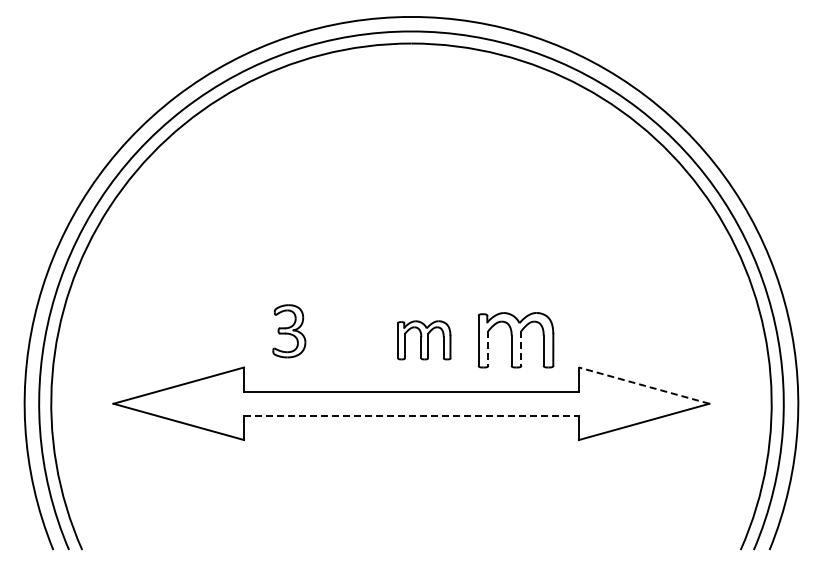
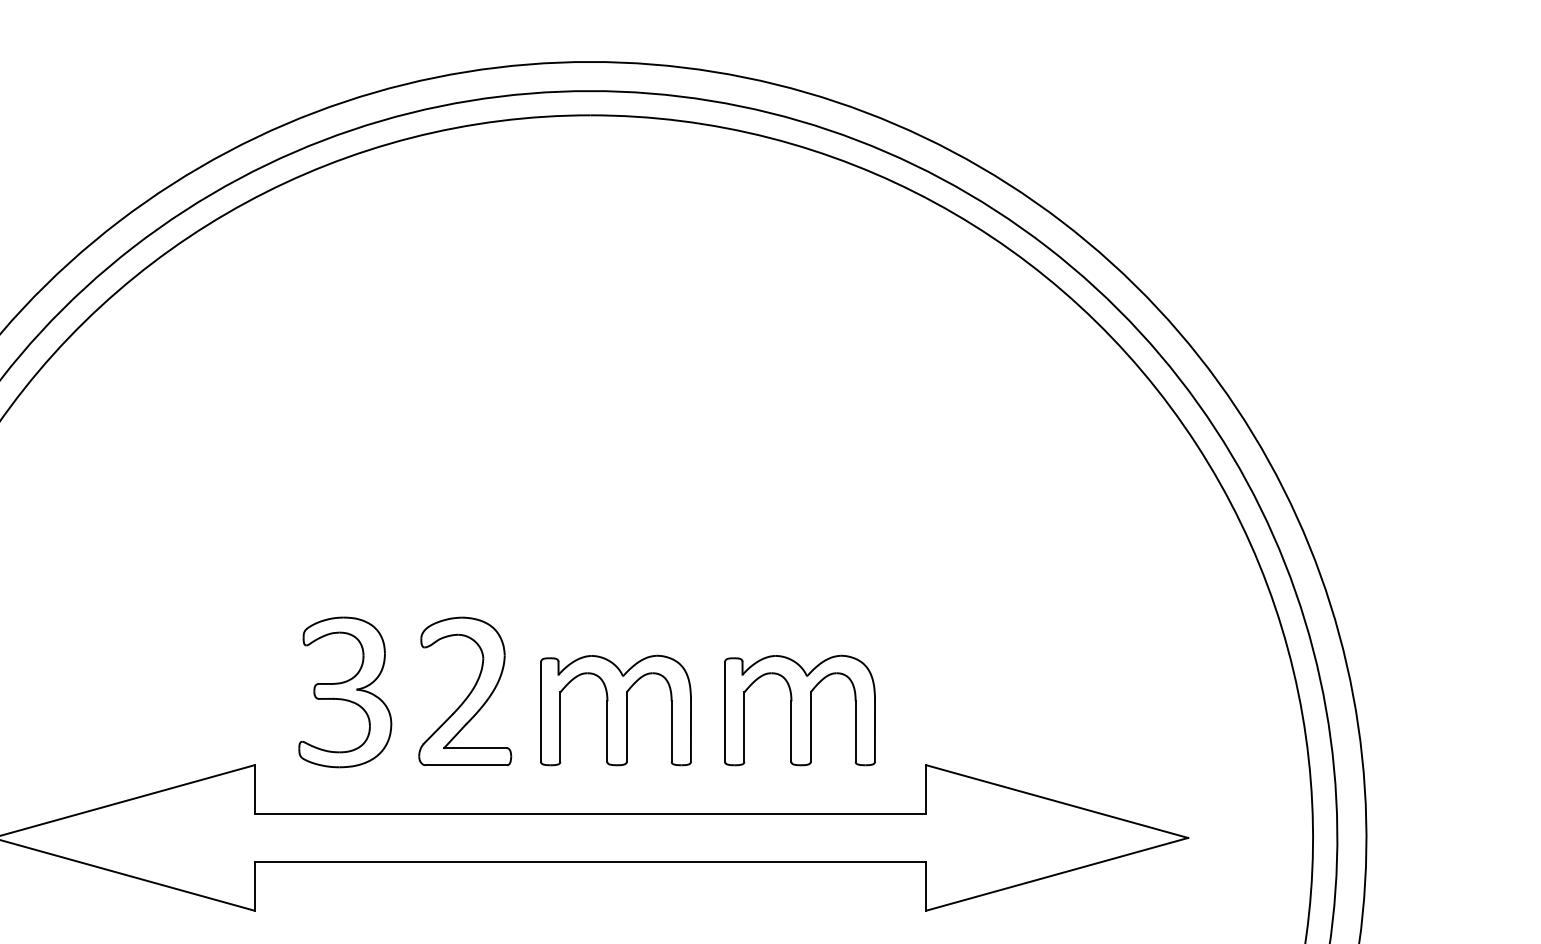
part: (348, 330) -> (464, 690), added
part: (289, 331) -> (345, 692), size x1.43
part: (424, 340) -> (616, 711), size x1.43
line: (488, 349) -> (744, 729), dashed -> solid
line: (521, 349) -> (811, 729), dashed -> solid
line: (644, 385) -> (1057, 801), dashed -> solid
line: (411, 415) -> (590, 861), dashed -> solid

